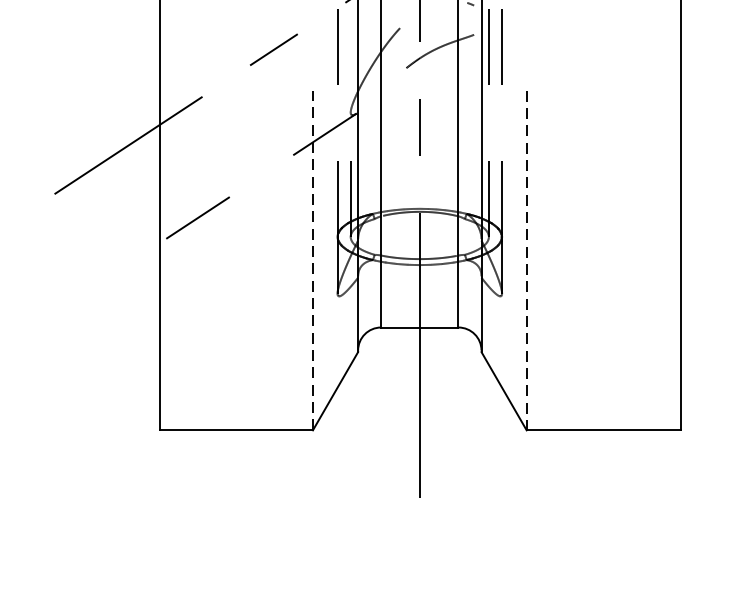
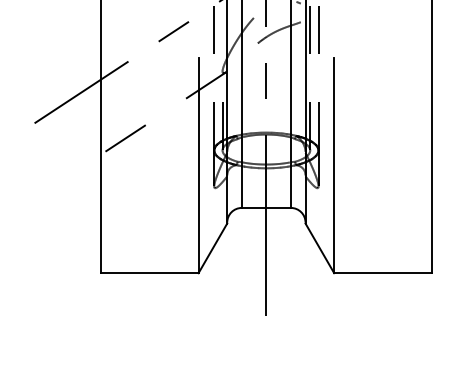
line: (312, 260) -> (198, 165), dashed -> solid
line: (527, 260) -> (334, 165), dashed -> solid

